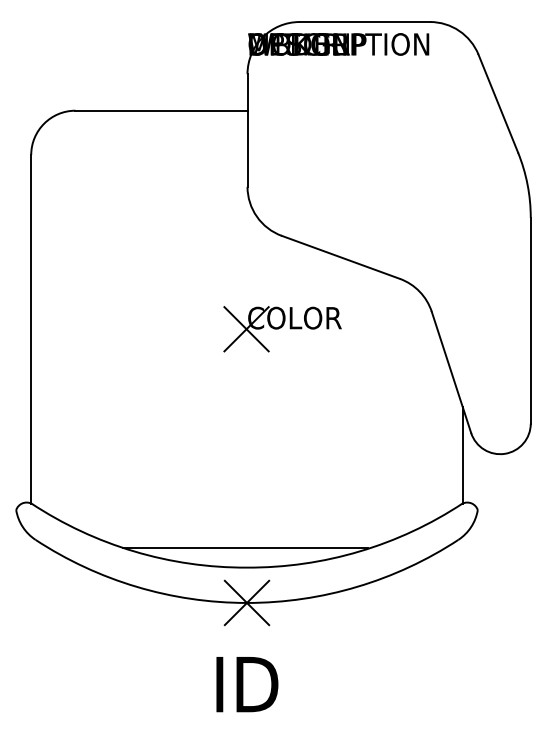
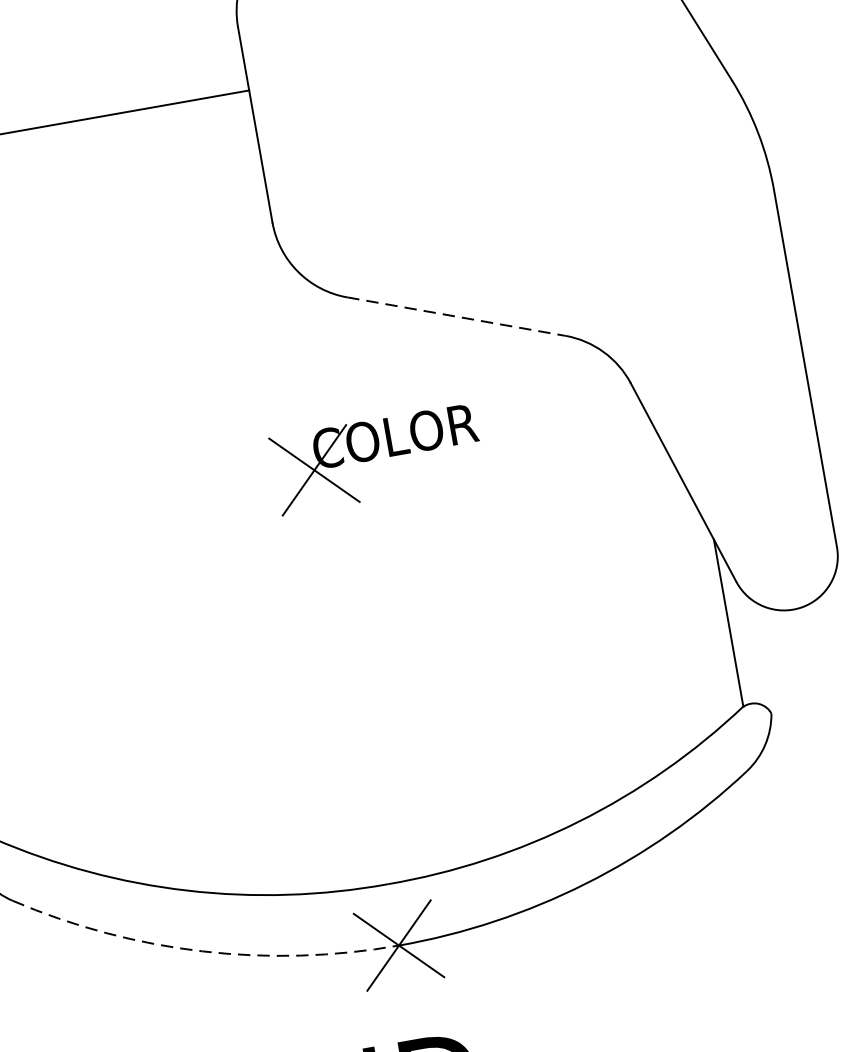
line: (340, 257) -> (455, 316), solid -> dashed
line: (245, 547) -> (379, 849), removed
arc: (136, 586) -> (202, 950), solid -> dashed

